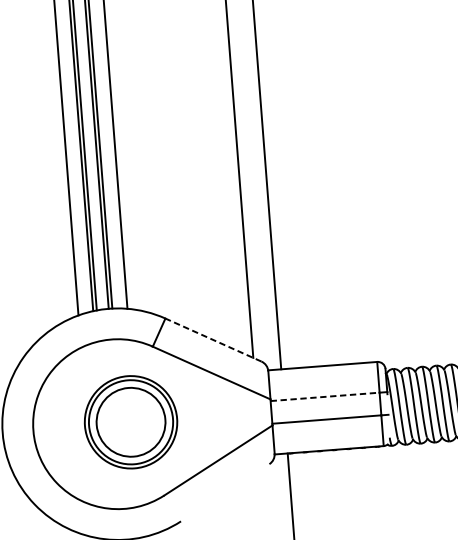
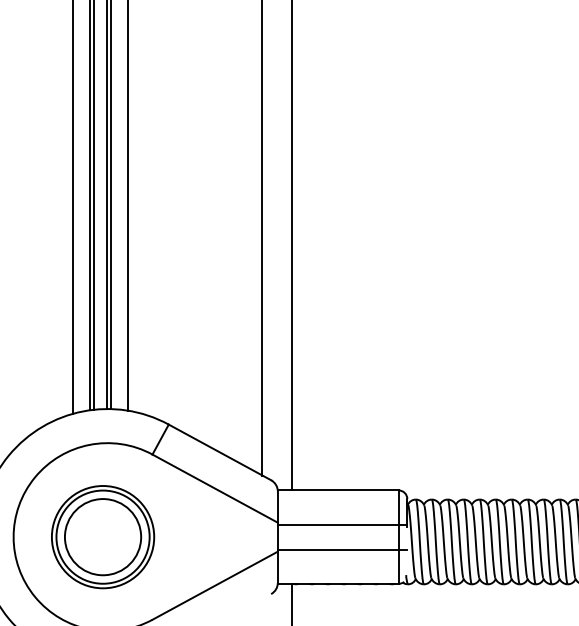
line: (213, 340) -> (219, 452), dashed -> solid
line: (325, 396) -> (338, 524), dashed -> solid
part: (131, 422) -> (103, 537), moved

